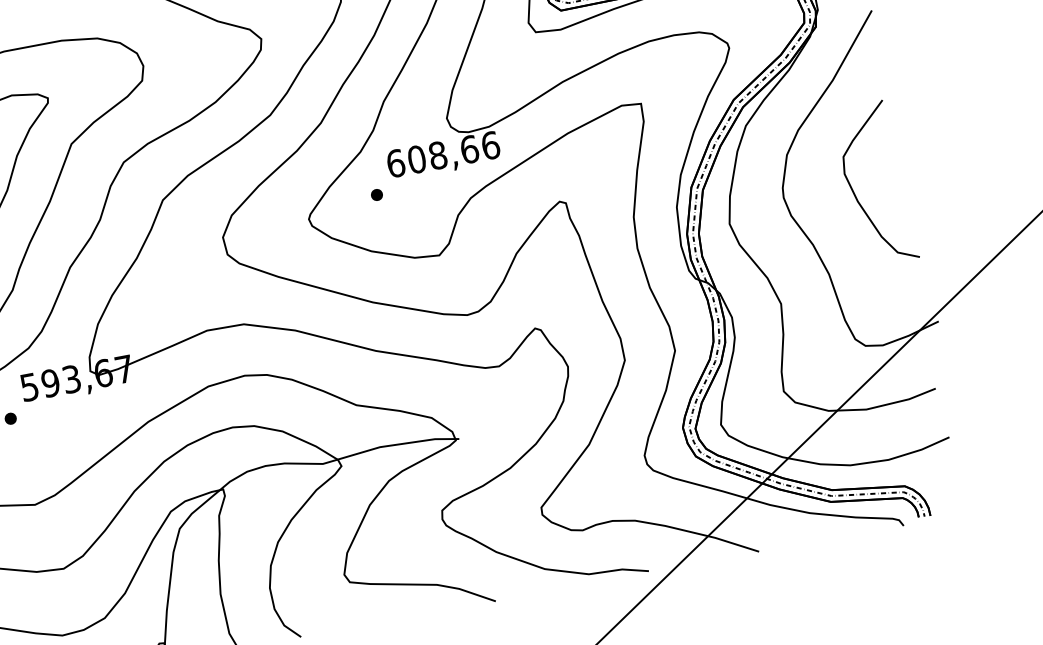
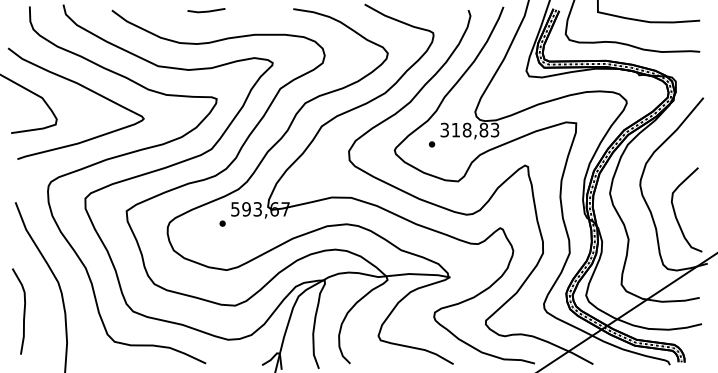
text: (442, 153) -> (469, 129), 608,66 -> 318,83
curve: (854, 190) -> (675, 211), moved

